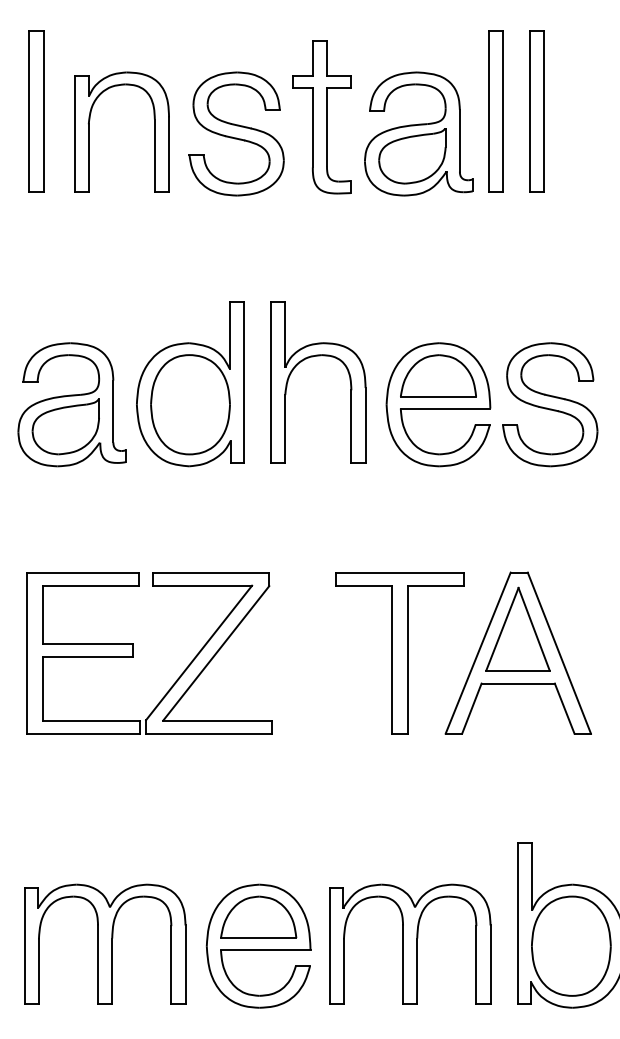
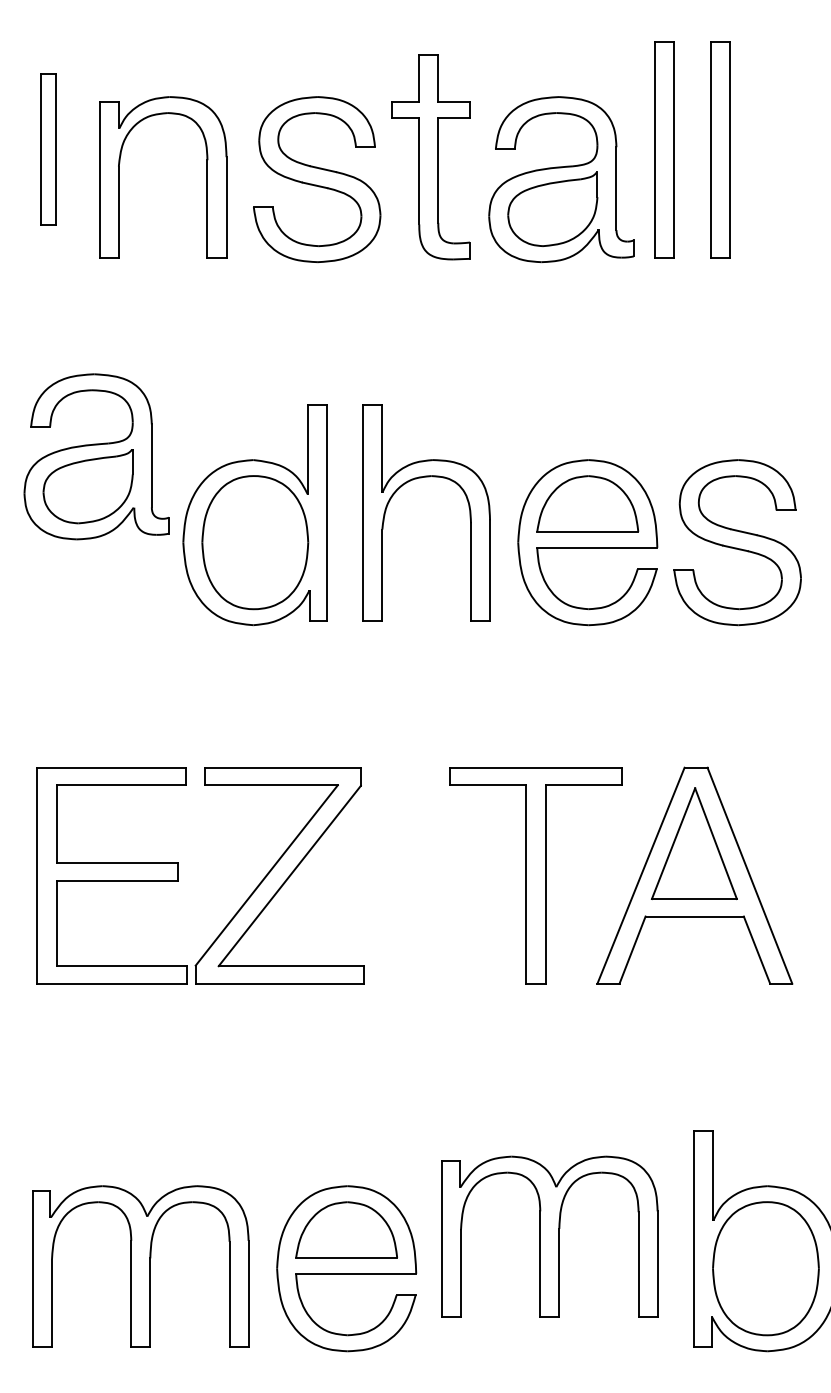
part: (36, 111) -> (48, 149), size x0.7
part: (71, 404) -> (95, 456), moved
part: (410, 943) -> (550, 1235), moved

